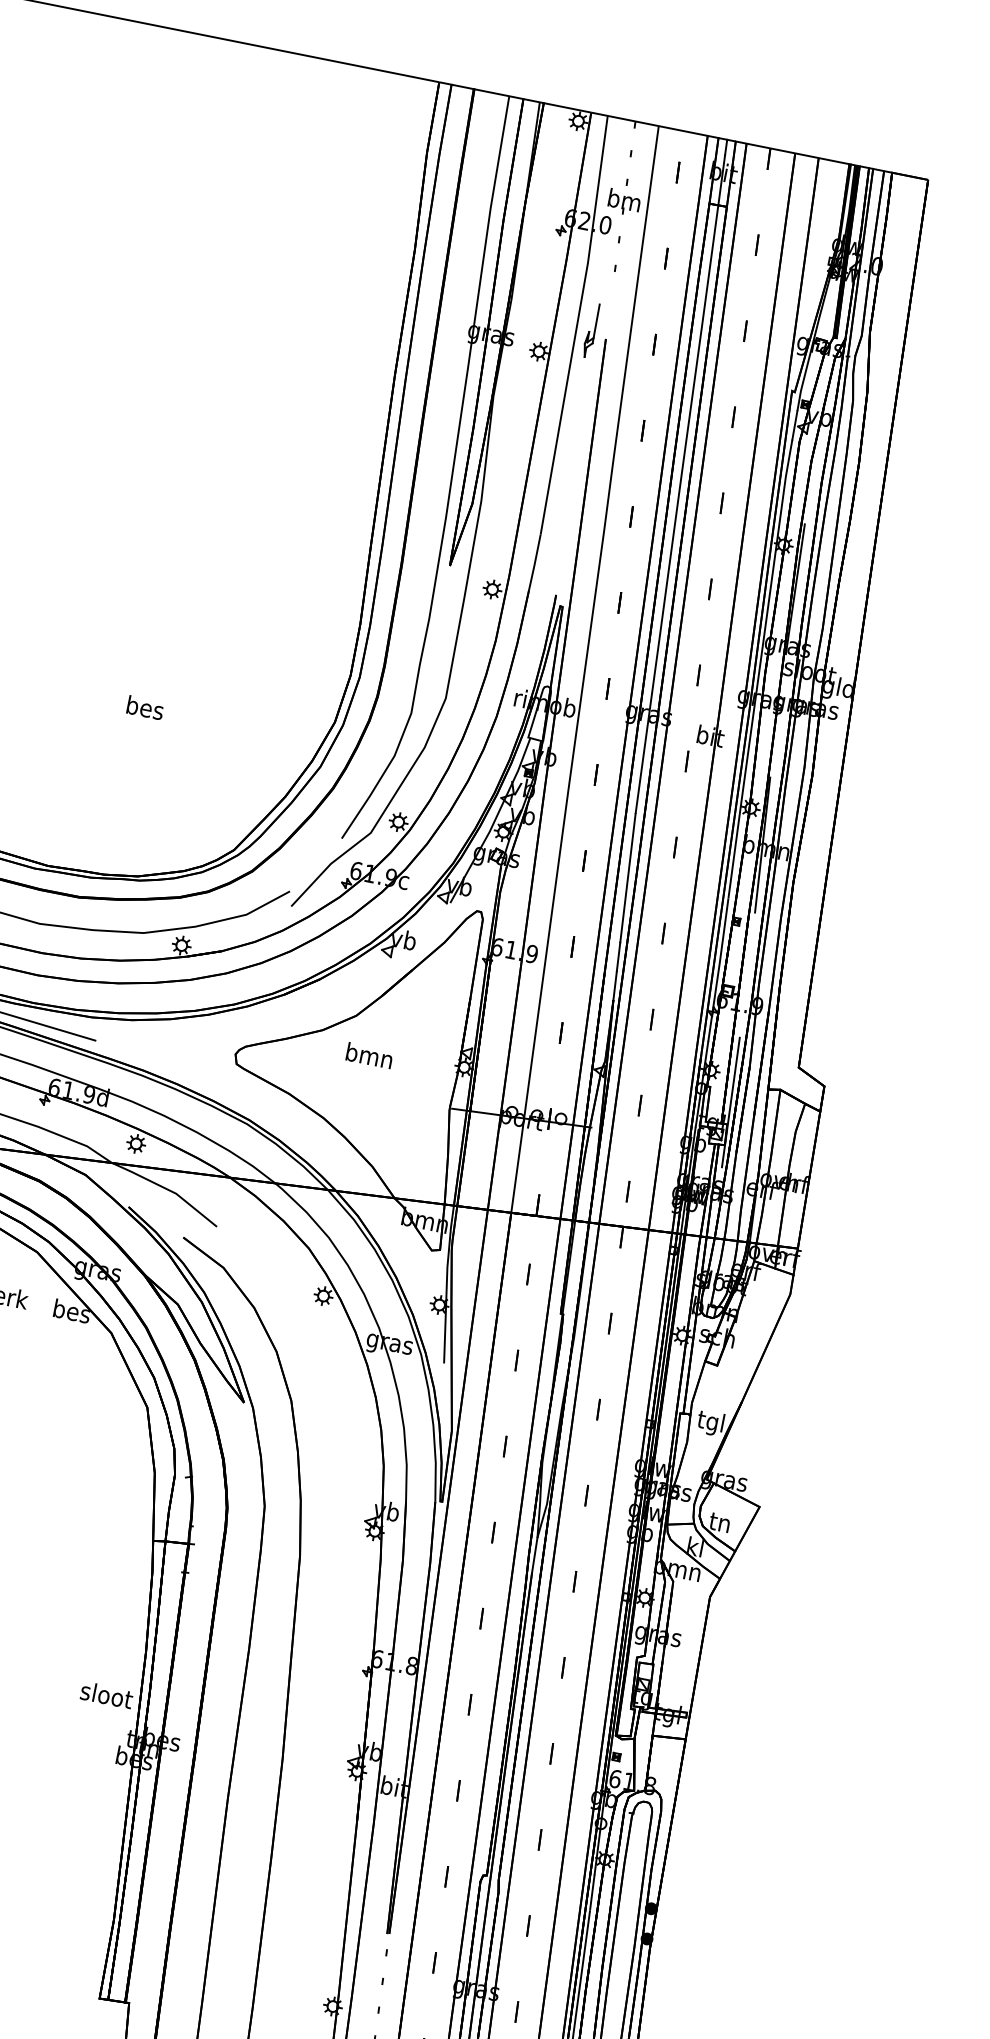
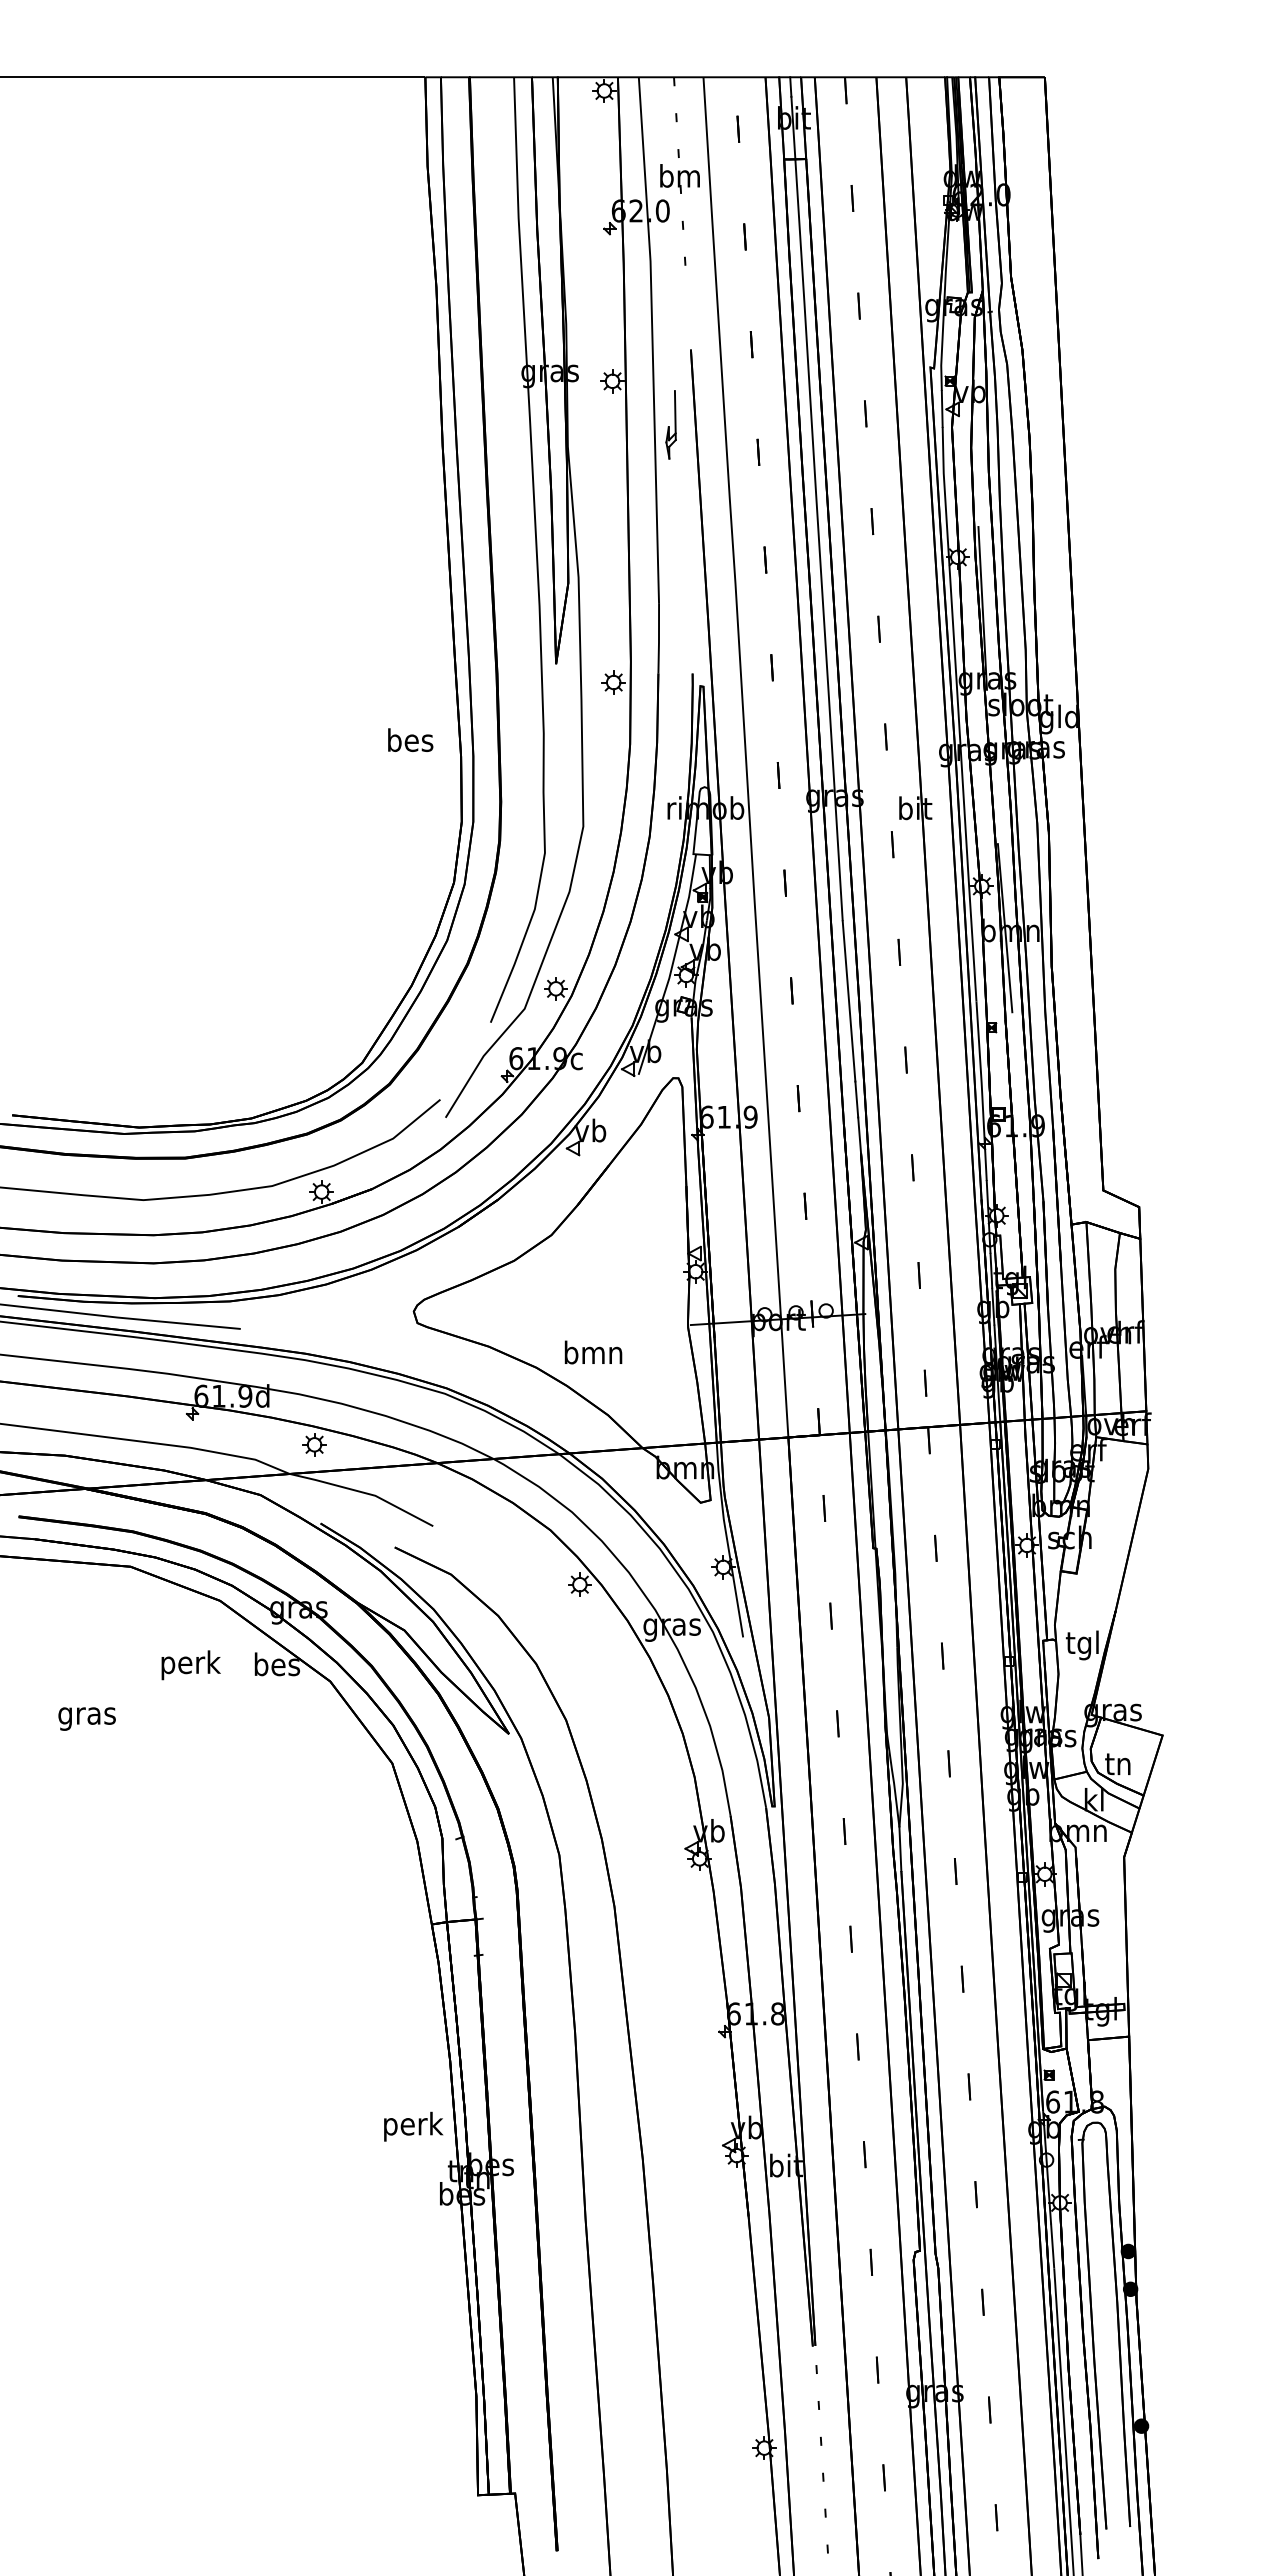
part: (590, 330) -> (670, 424), moved
text: (145, 707) -> (410, 739), moved
text: (369, 1055) -> (593, 1352), moved
line: (731, 1102) -> (1029, 1249), removed
text: (106, 1697) -> (412, 2126), sloot -> perk

